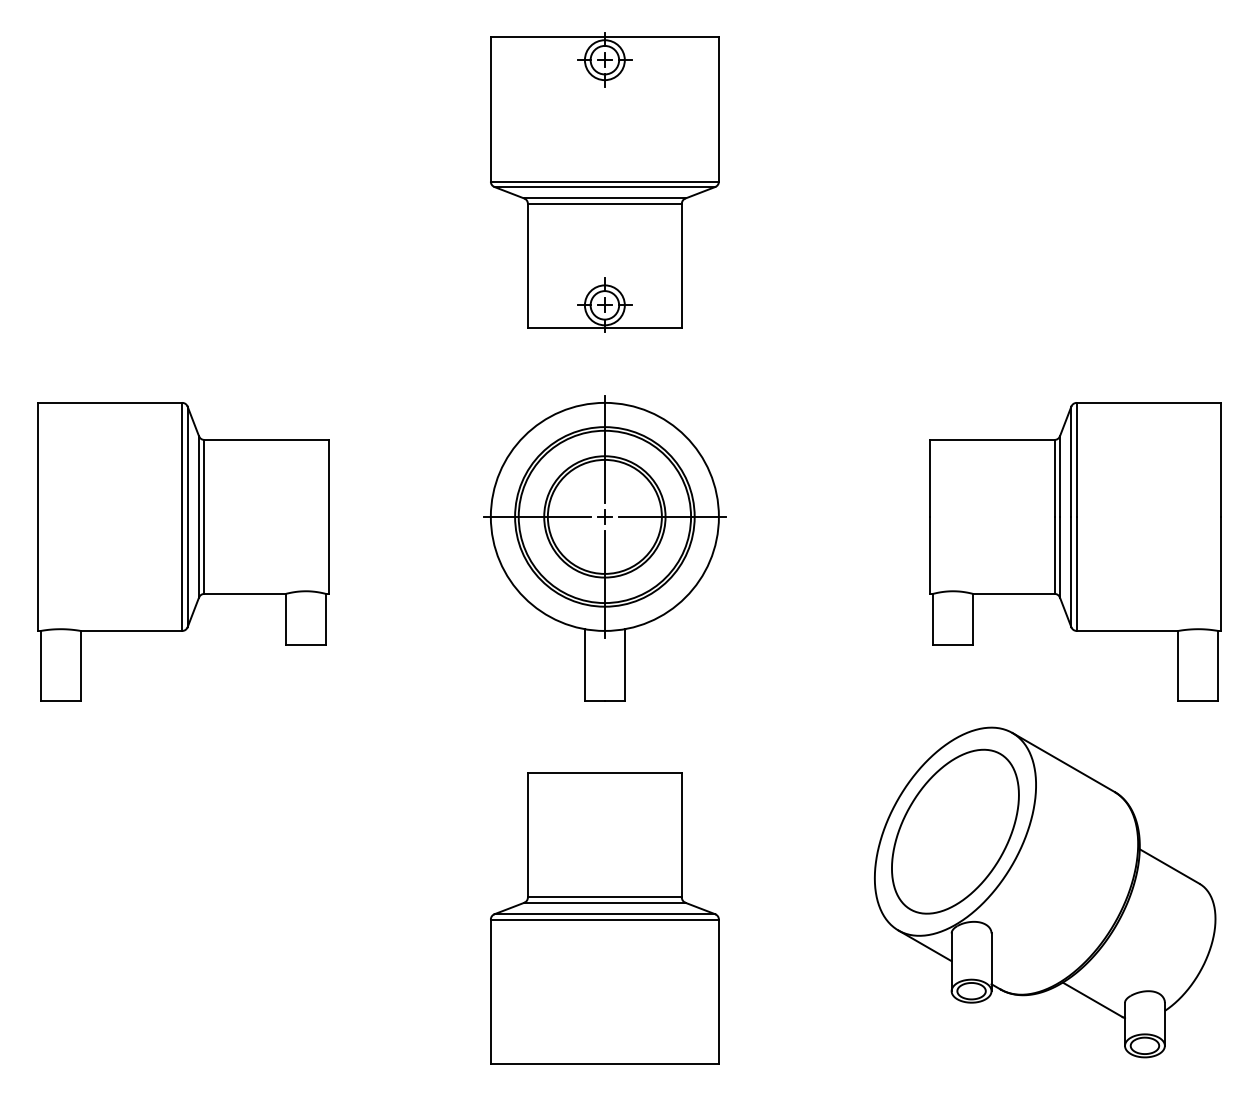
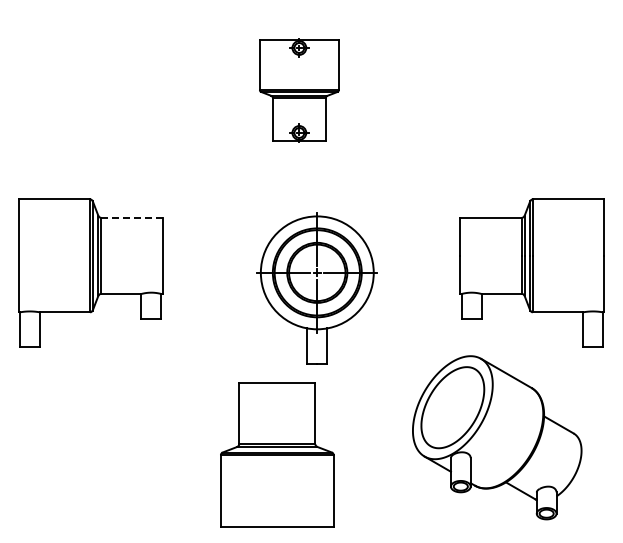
part: (605, 182) -> (299, 90), size x0.7
line: (265, 439) -> (131, 217), solid -> dashed
part: (603, 548) -> (316, 288), moved
part: (1045, 891) -> (497, 437), moved
part: (605, 918) -> (277, 454), moved

